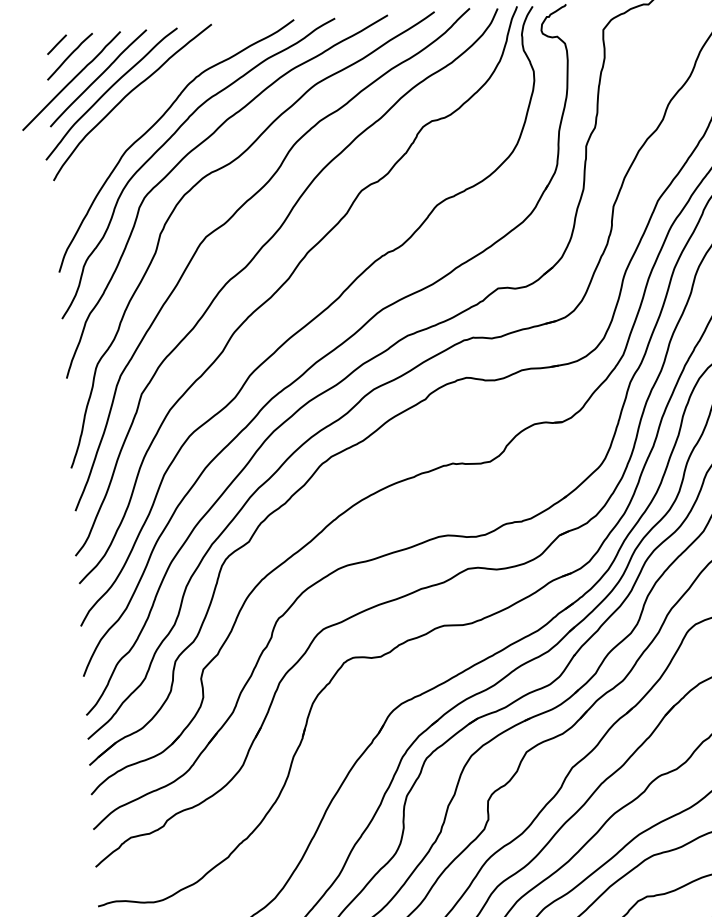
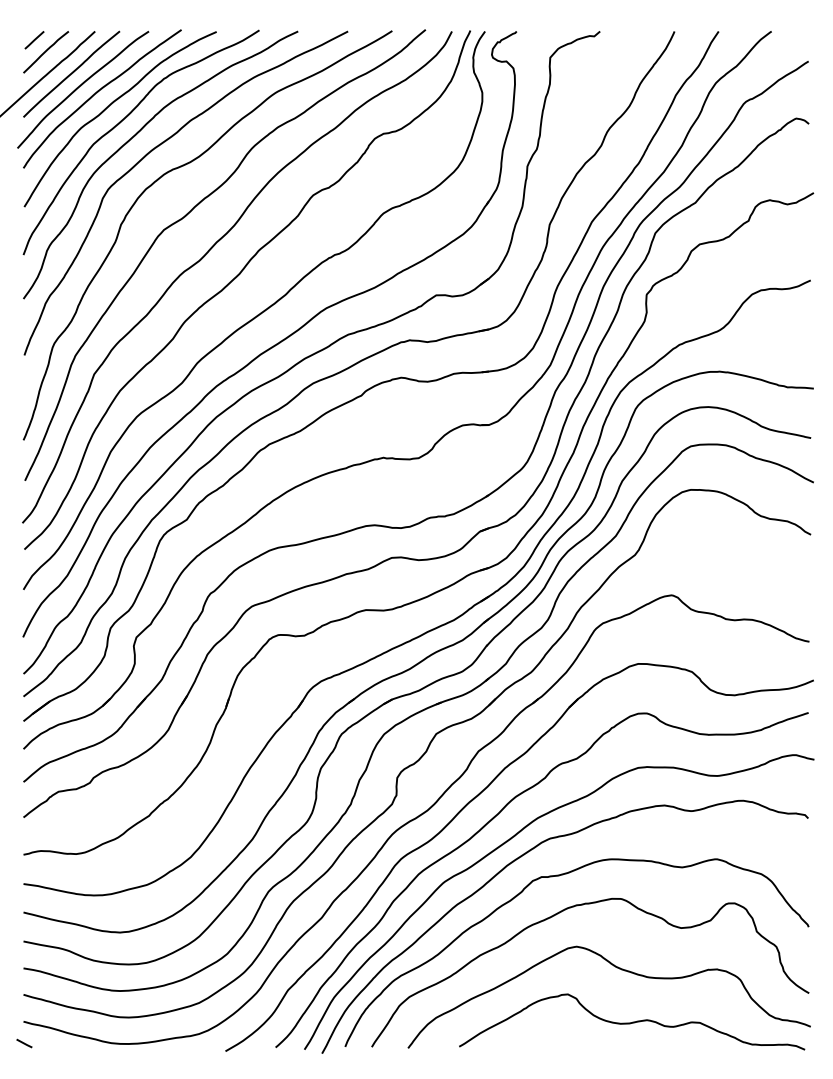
curve: (139, 111) -> (108, 107), added

